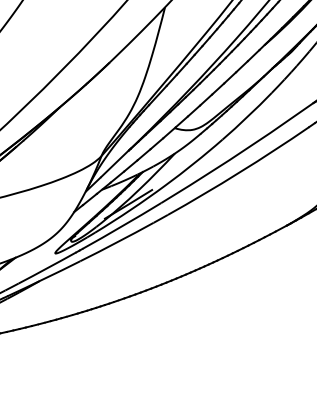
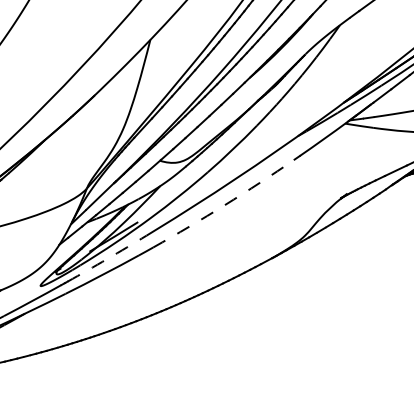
arc: (239, 172) -> (224, 205), solid -> dashed
arc: (122, 225) -> (107, 258), solid -> dashed

